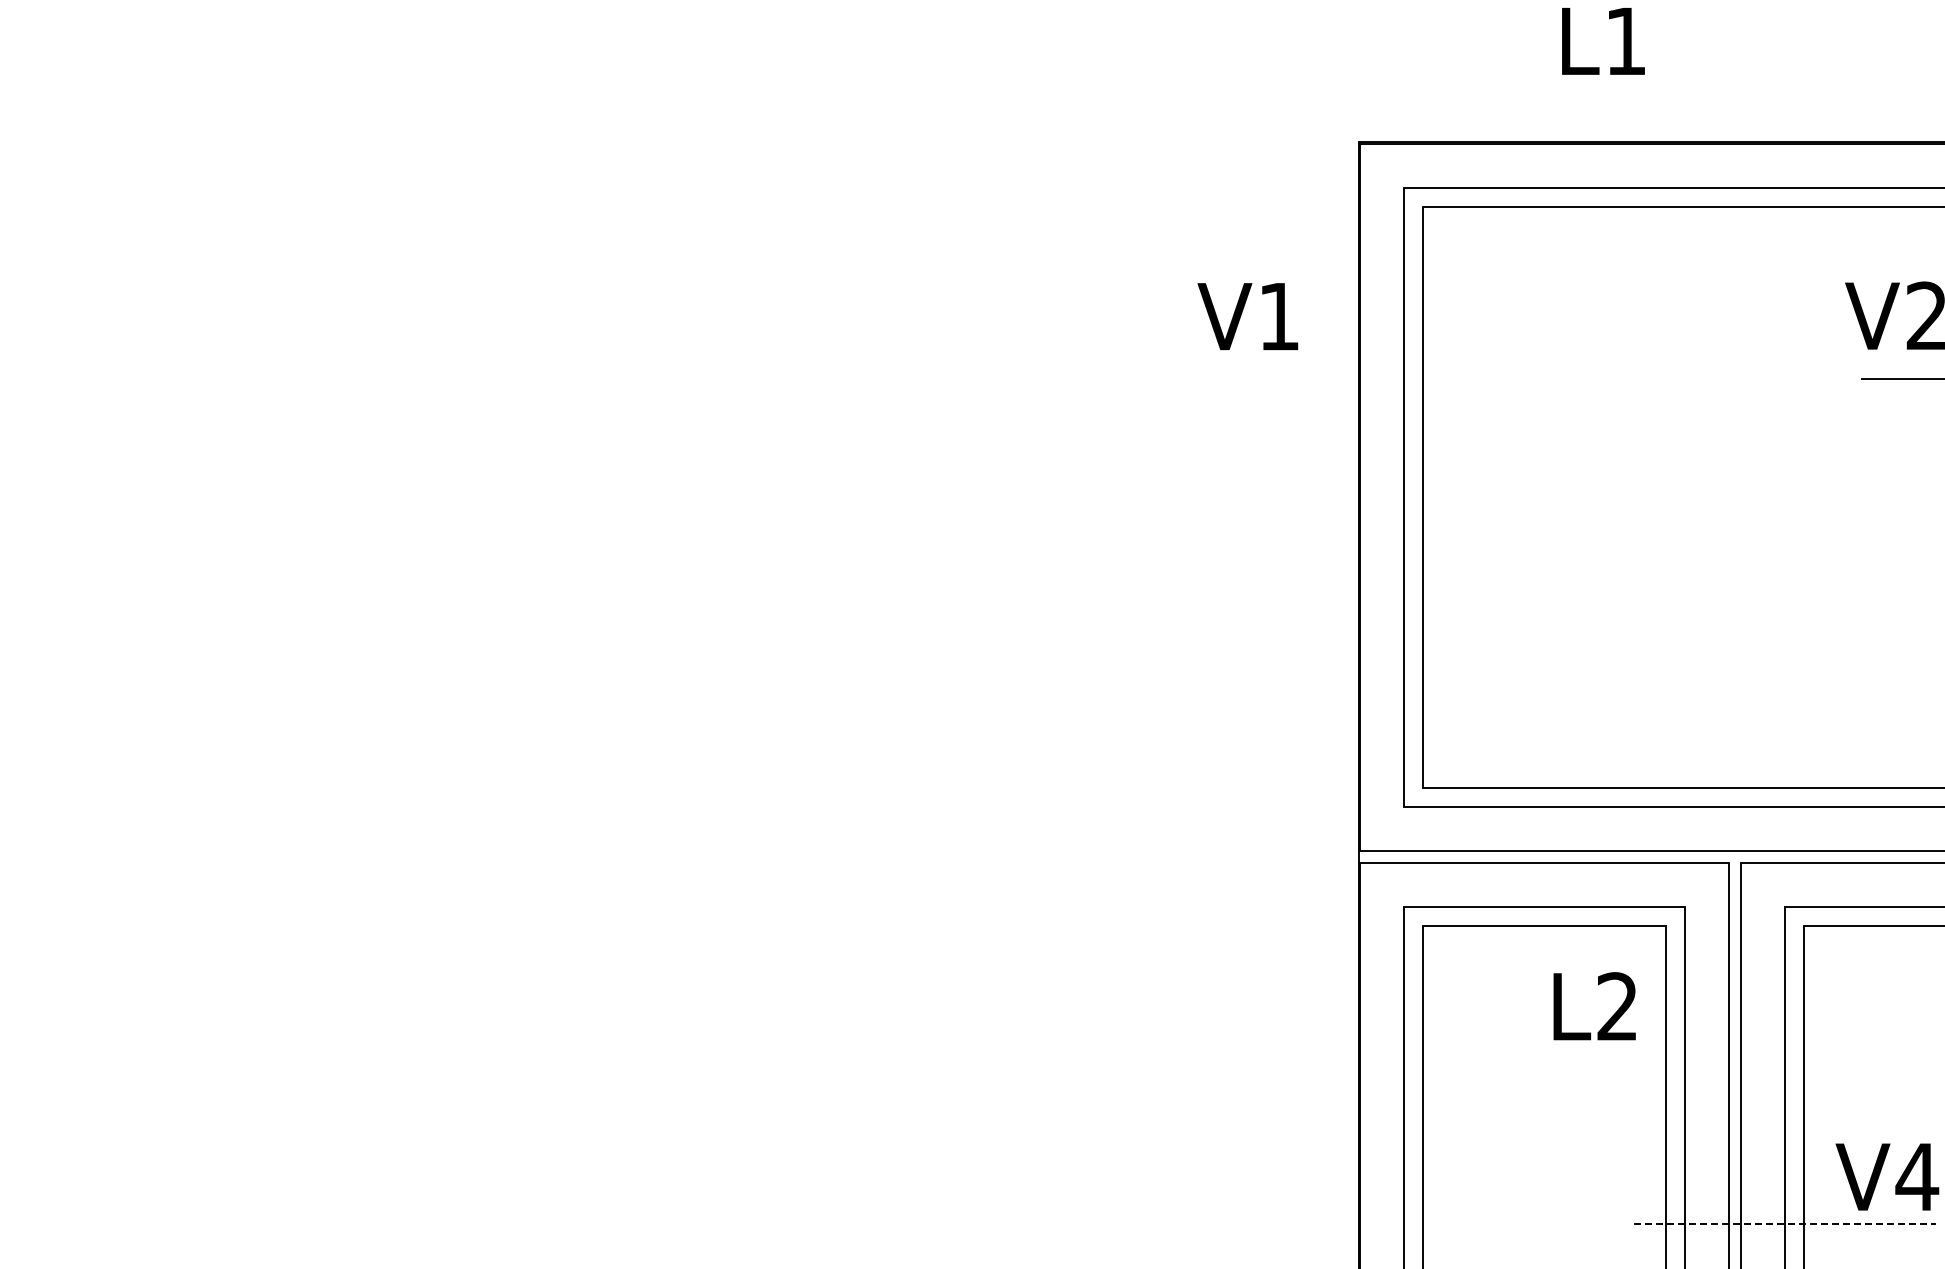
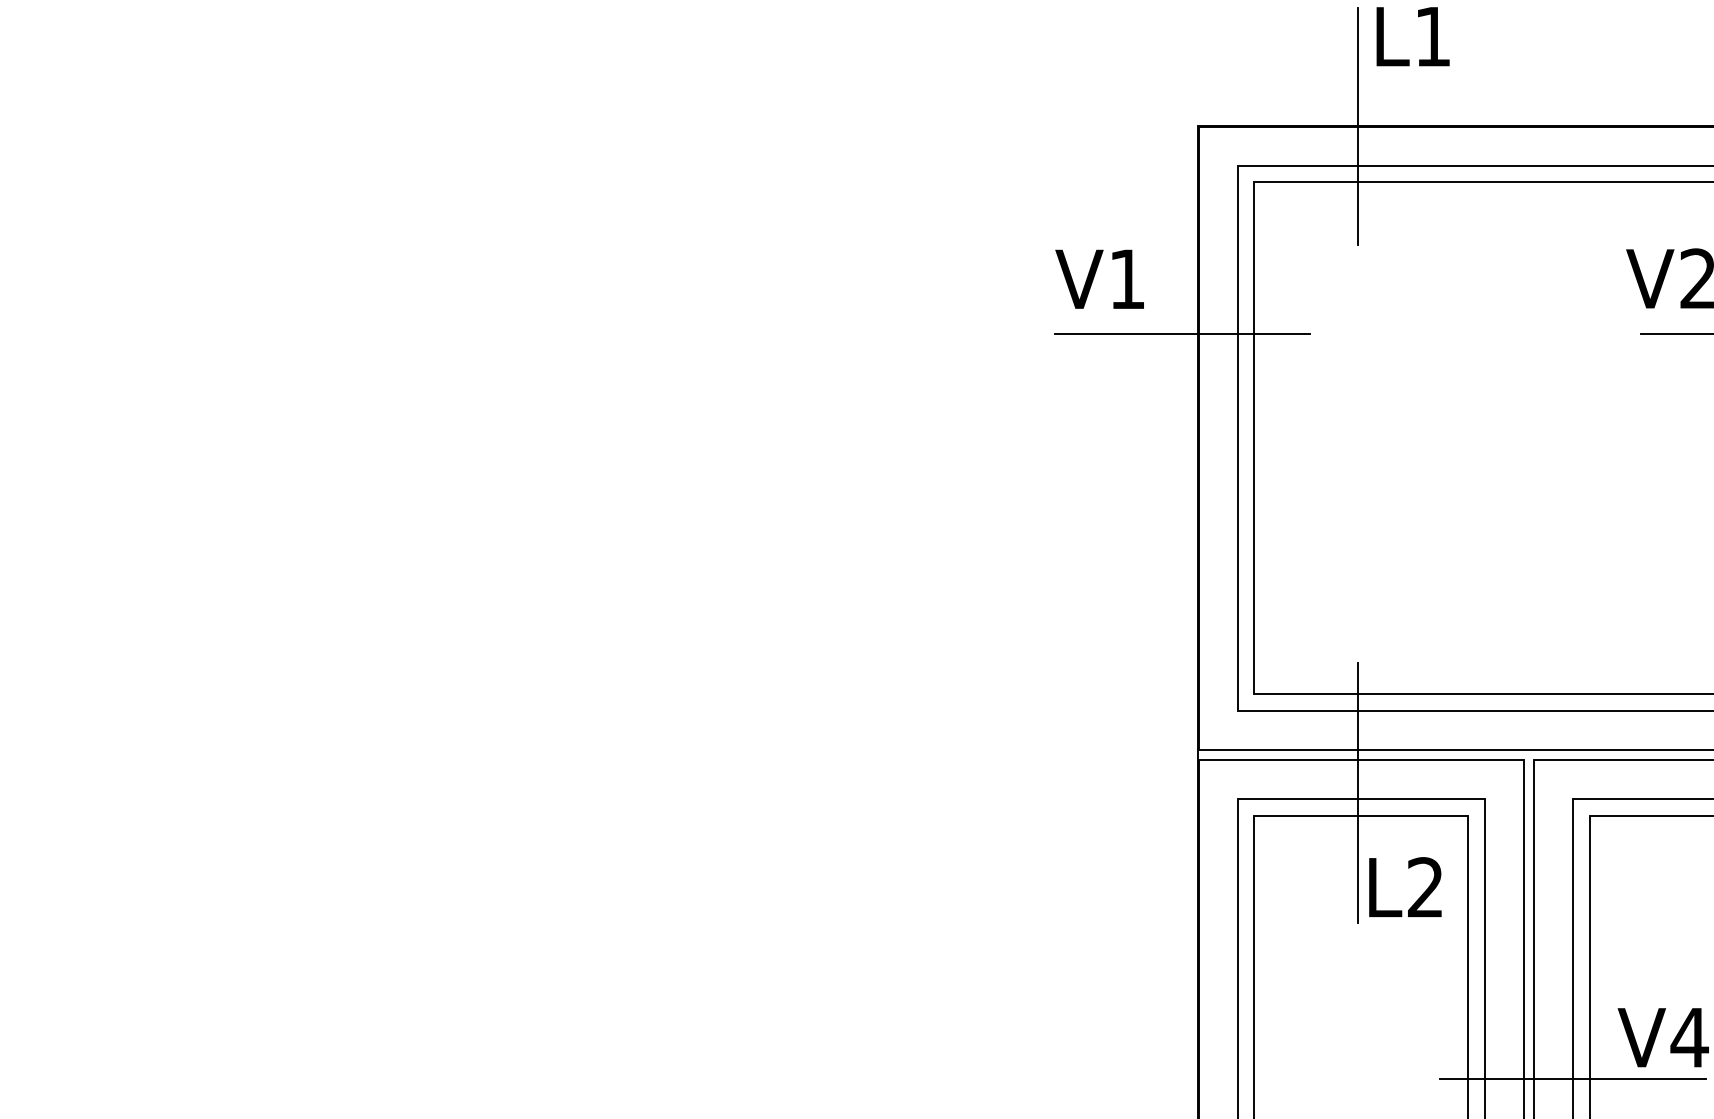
line: (1541, 142) -> (1358, 125), added
line: (1341, 378) -> (1182, 333), added
line: (1541, 899) -> (1358, 793), added
line: (1785, 1224) -> (1573, 1079), dashed -> solid

